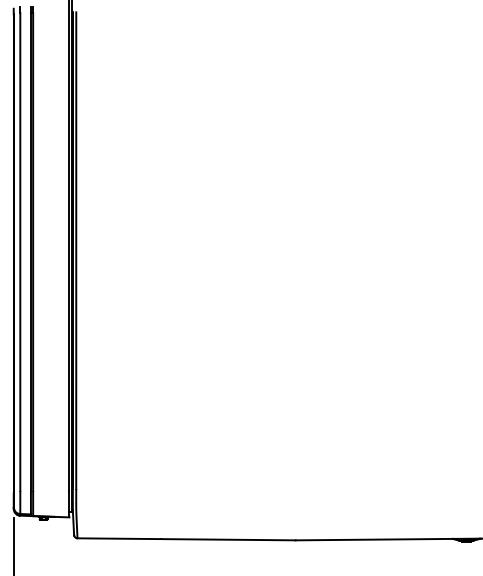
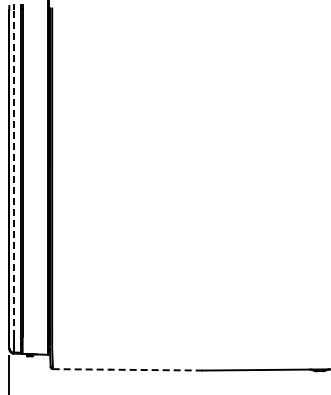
line: (19, 251) -> (13, 172), solid -> dashed
line: (186, 538) -> (127, 369), solid -> dashed

